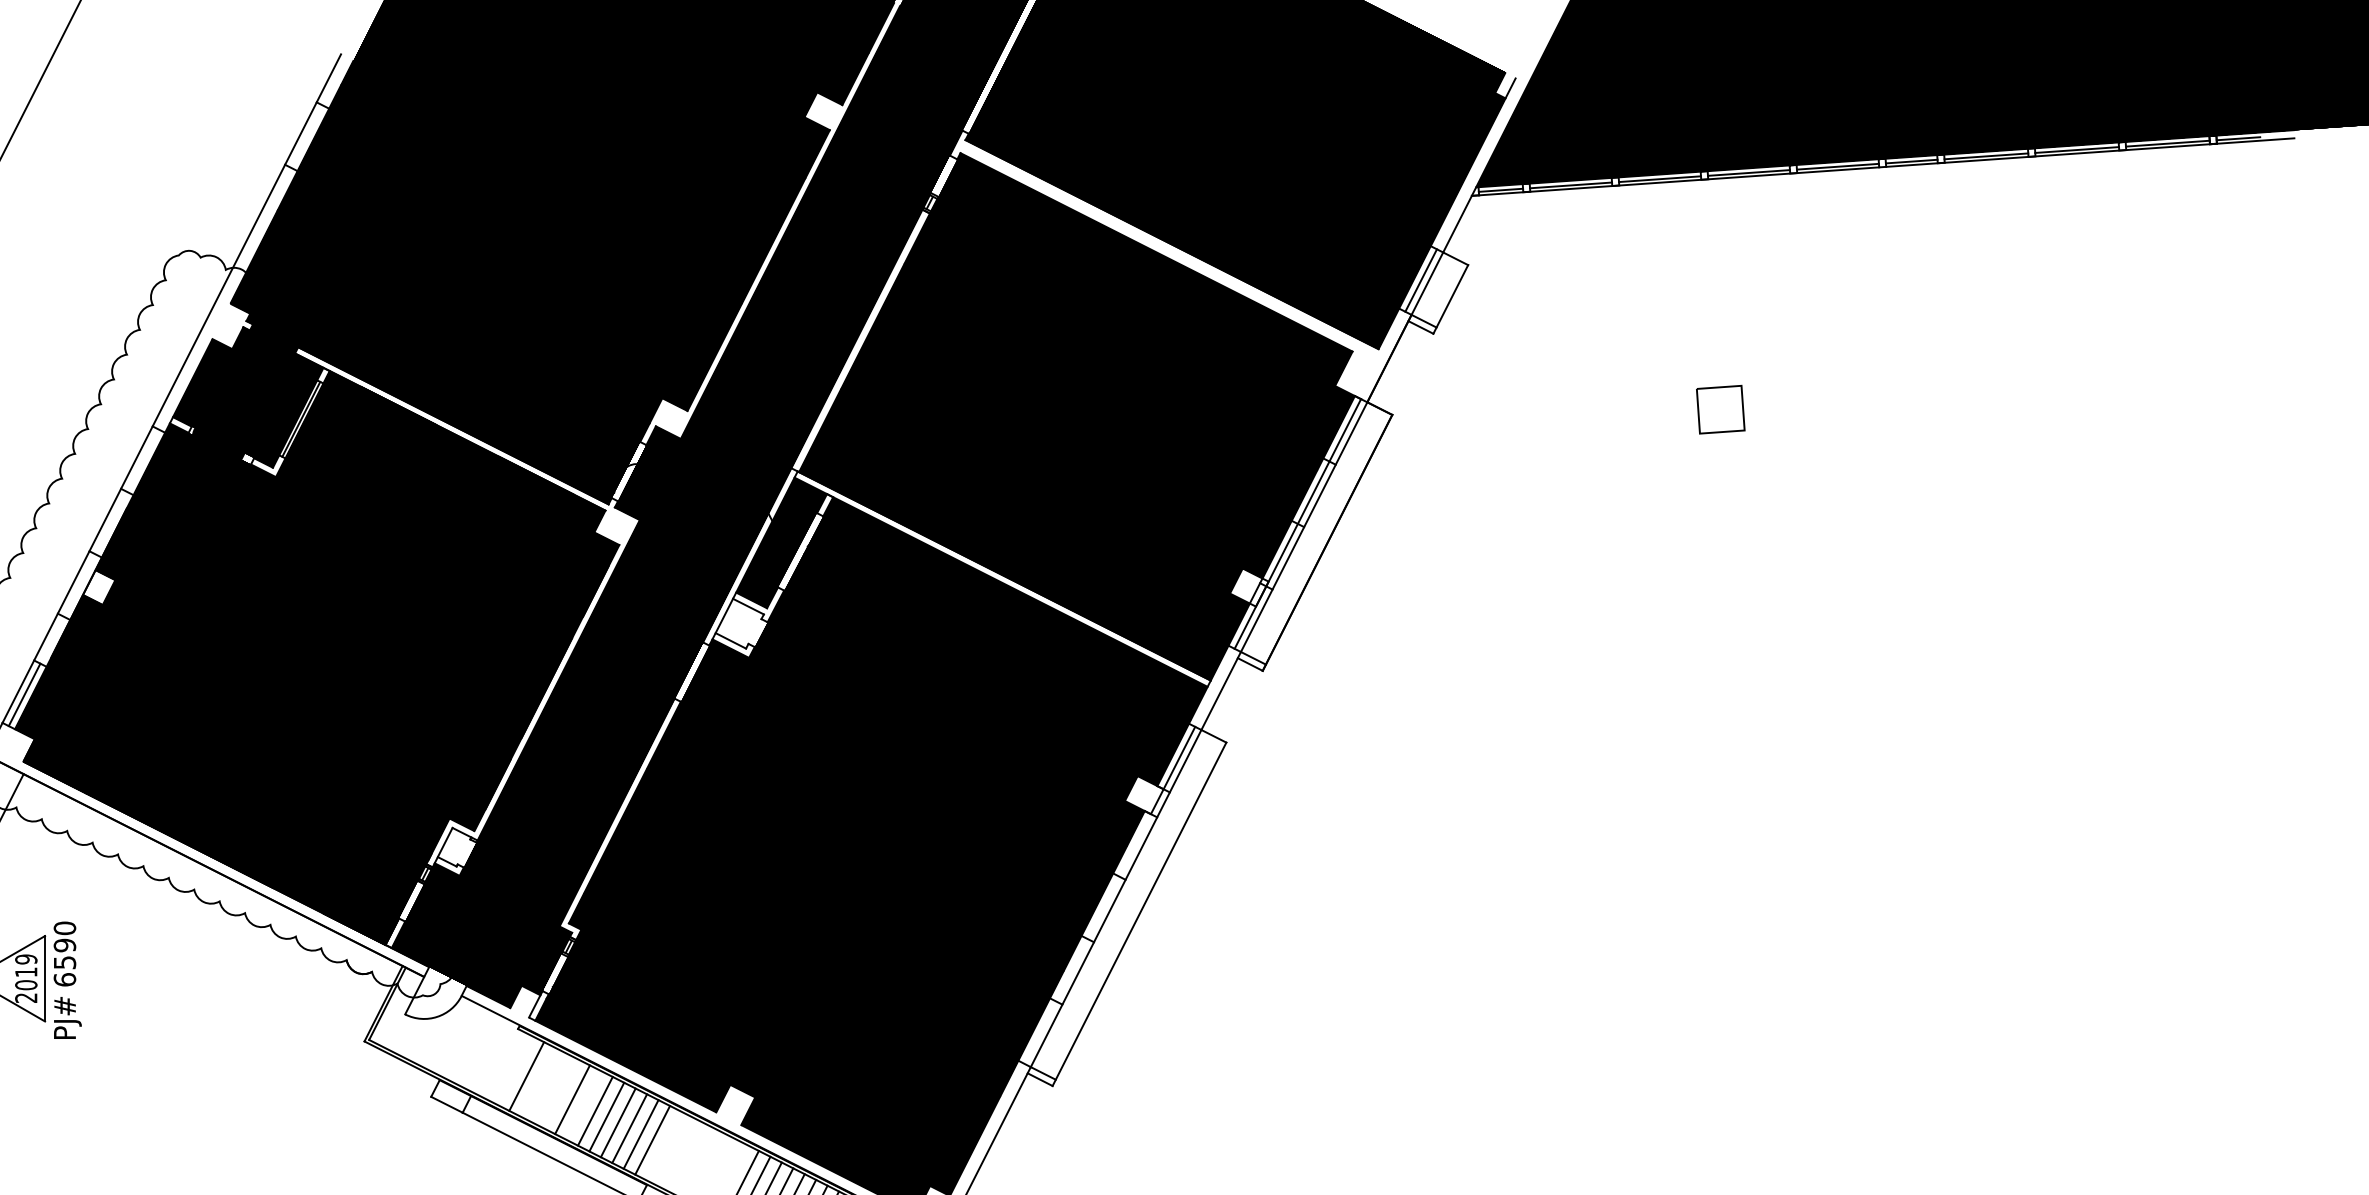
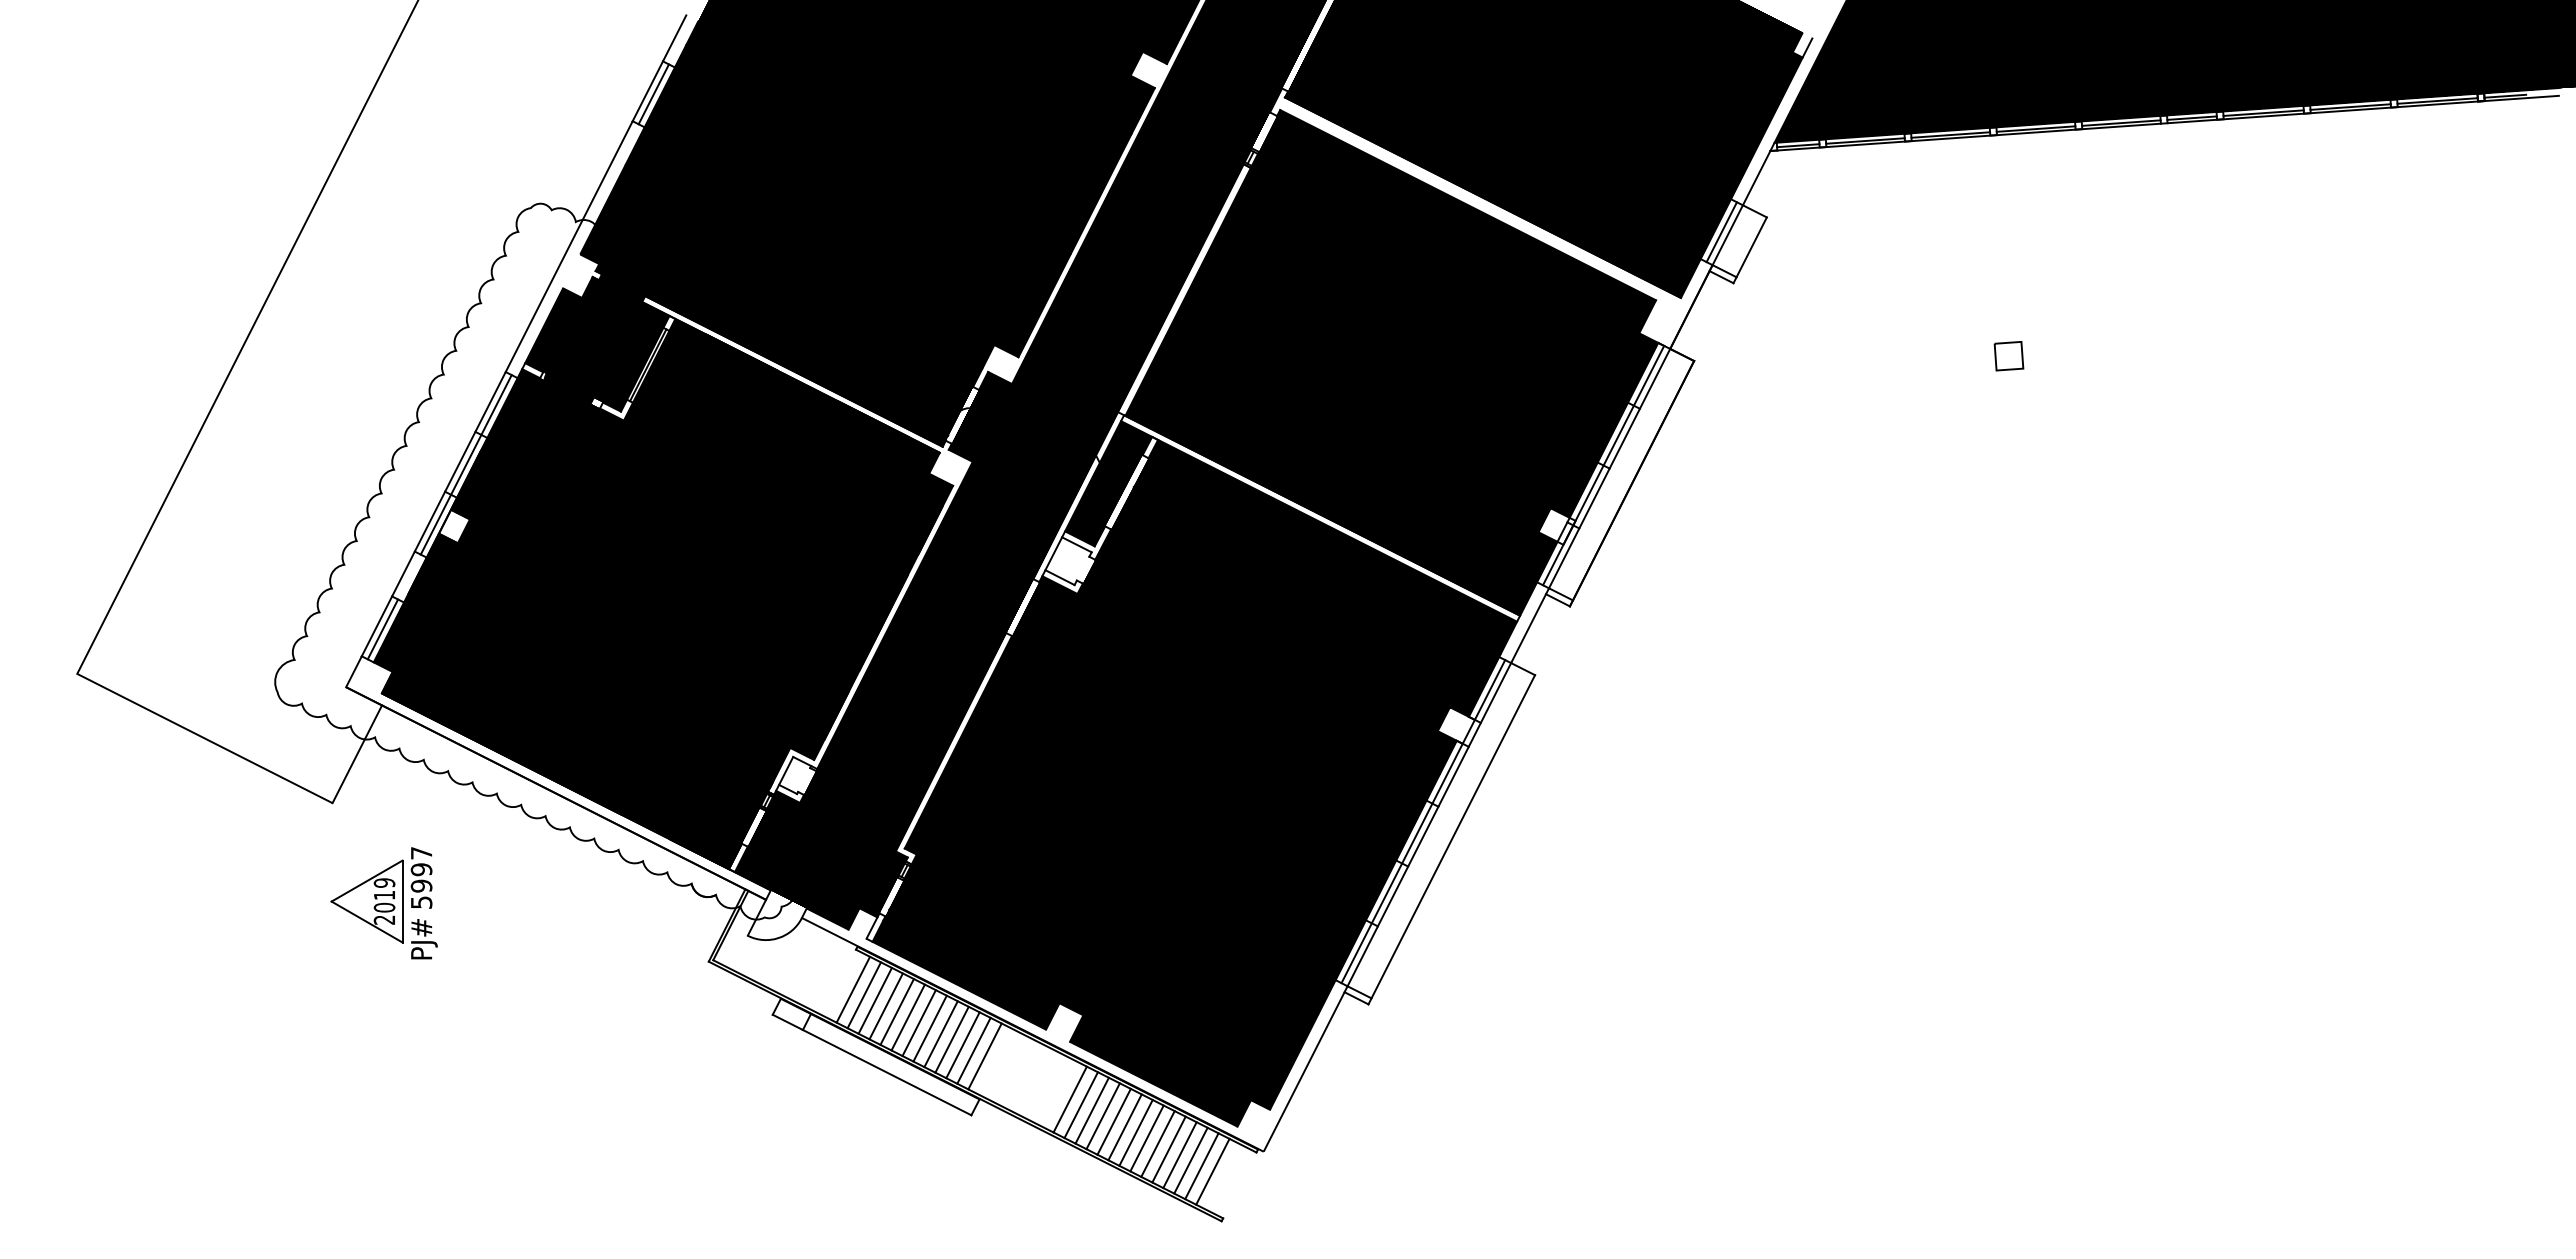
line: (306, 136) -> (653, 94), added
part: (1720, 410) -> (2008, 356), size x0.62
line: (110, 522) -> (465, 464), added
line: (1087, 939) -> (1401, 863), added
text: (64, 953) -> (421, 877), 6590 -> 5997
line: (515, 1070) -> (853, 989), added
line: (537, 1081) -> (874, 1000), added
line: (548, 1088) -> (885, 1006), added
line: (560, 1093) -> (896, 1011), added
line: (583, 1105) -> (918, 1023), added

